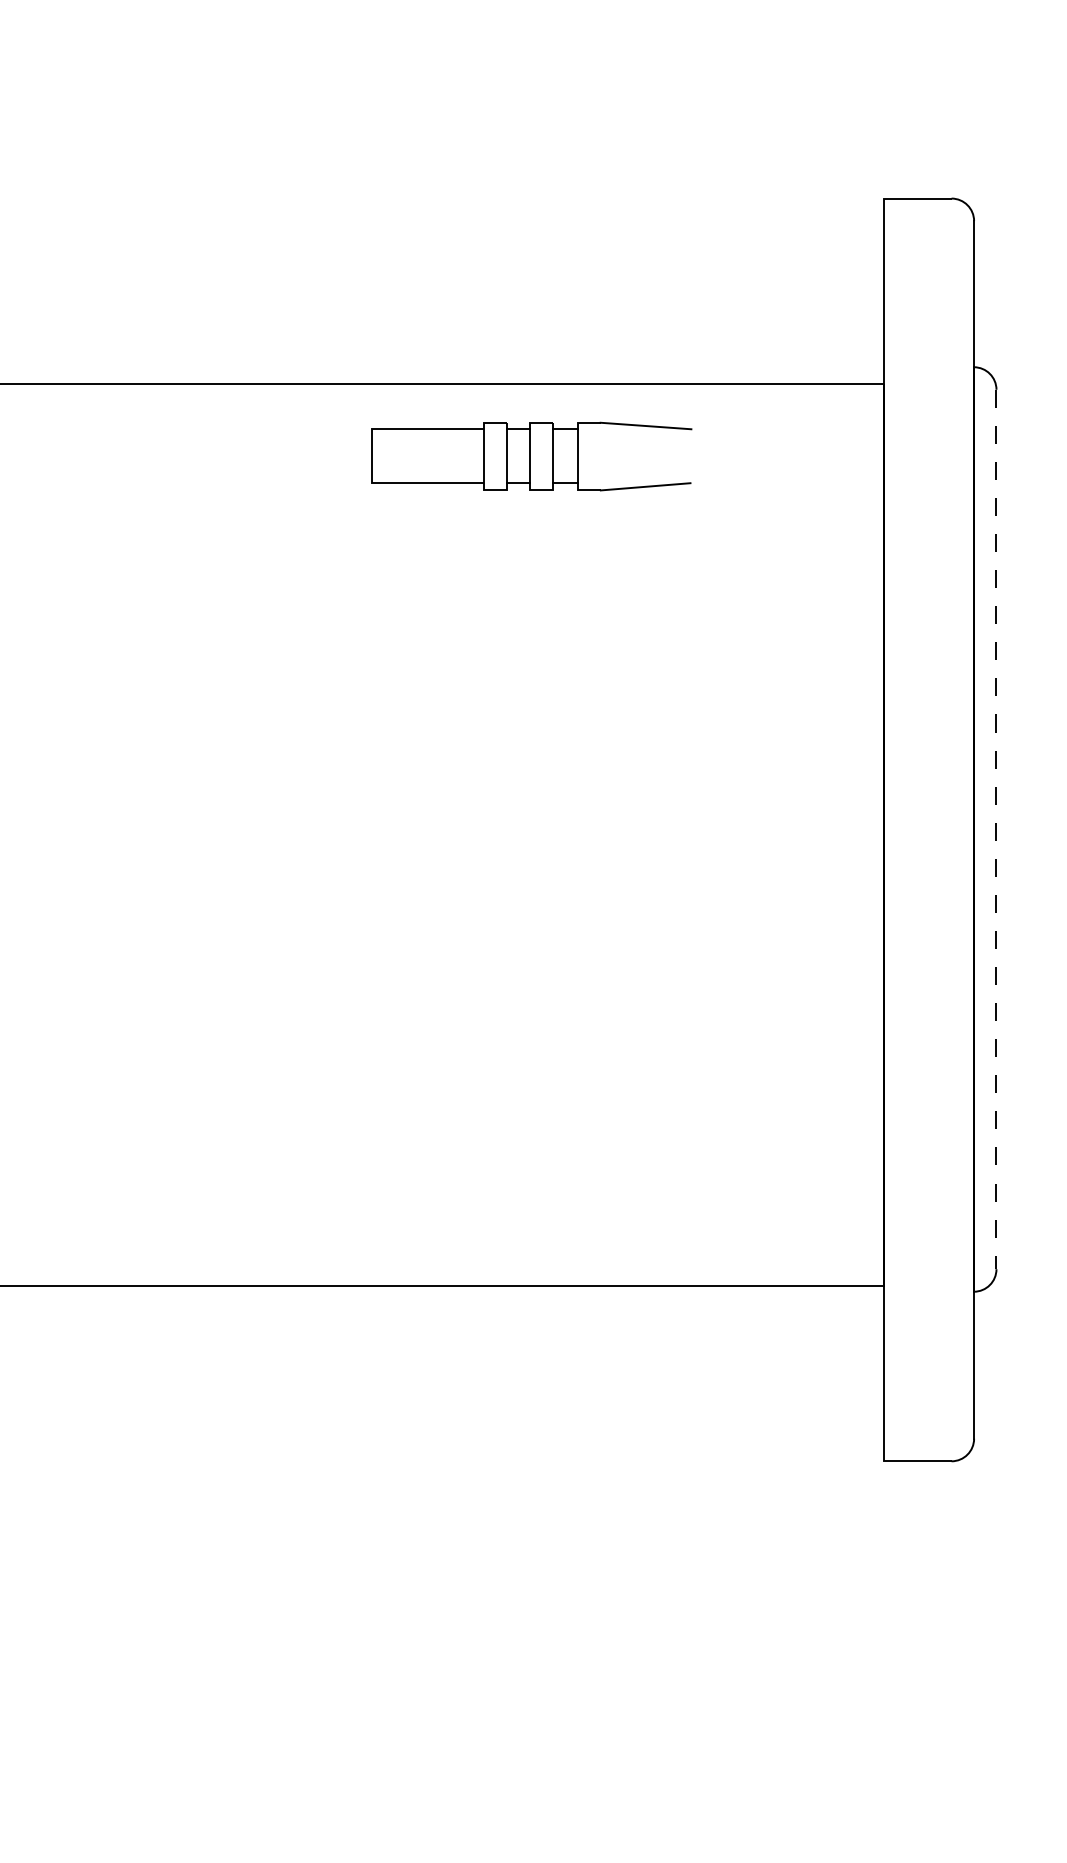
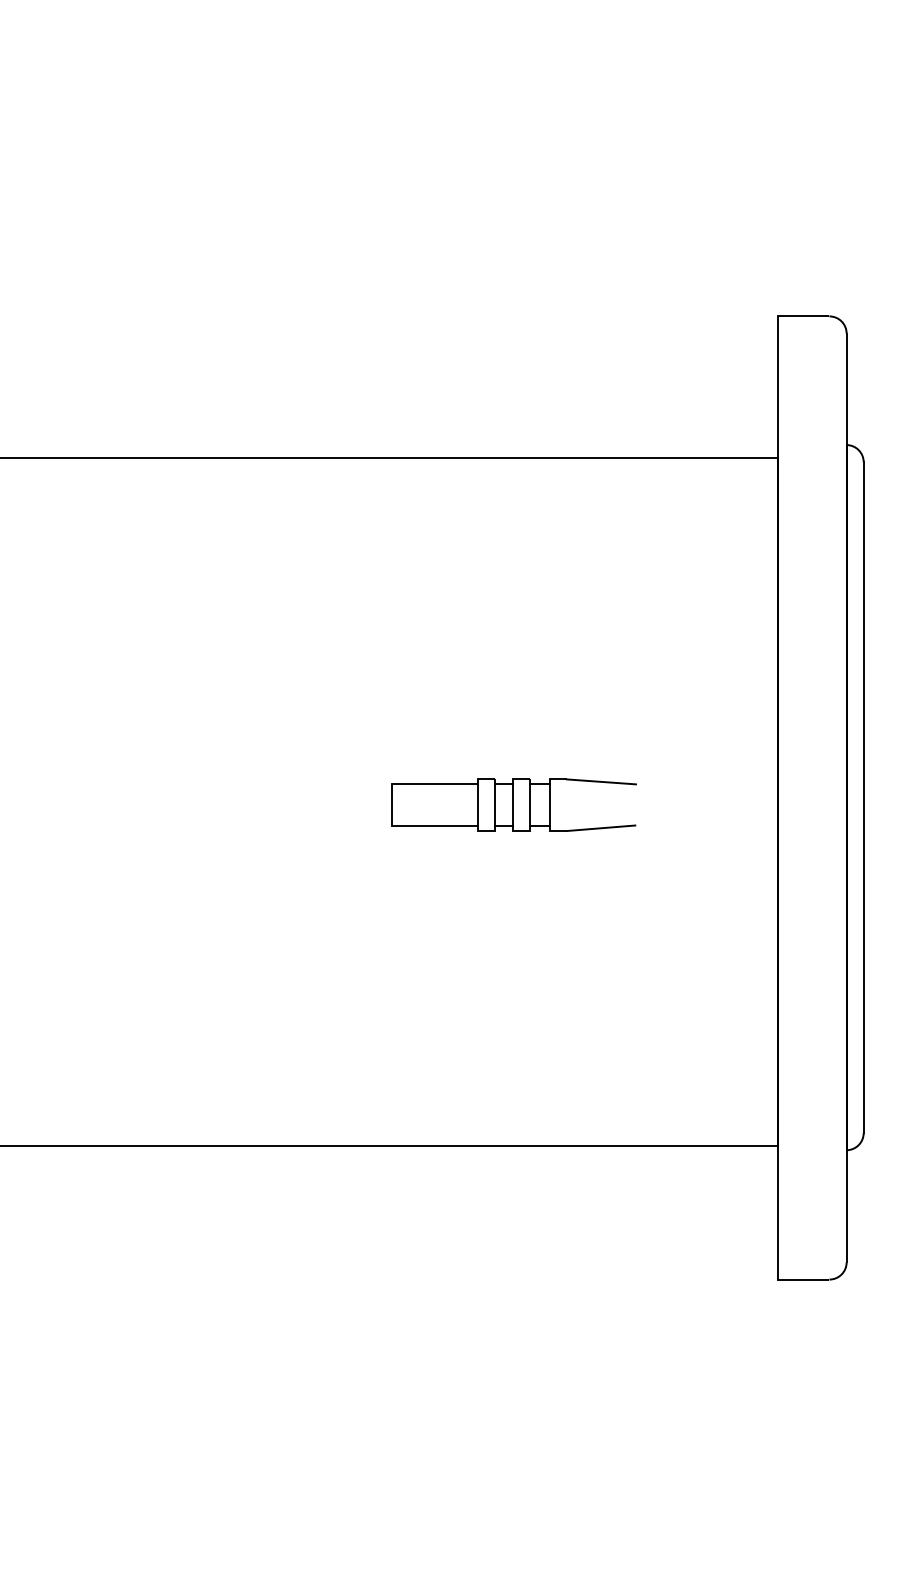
part: (530, 455) -> (513, 804), moved
line: (996, 830) -> (863, 798), dashed -> solid

